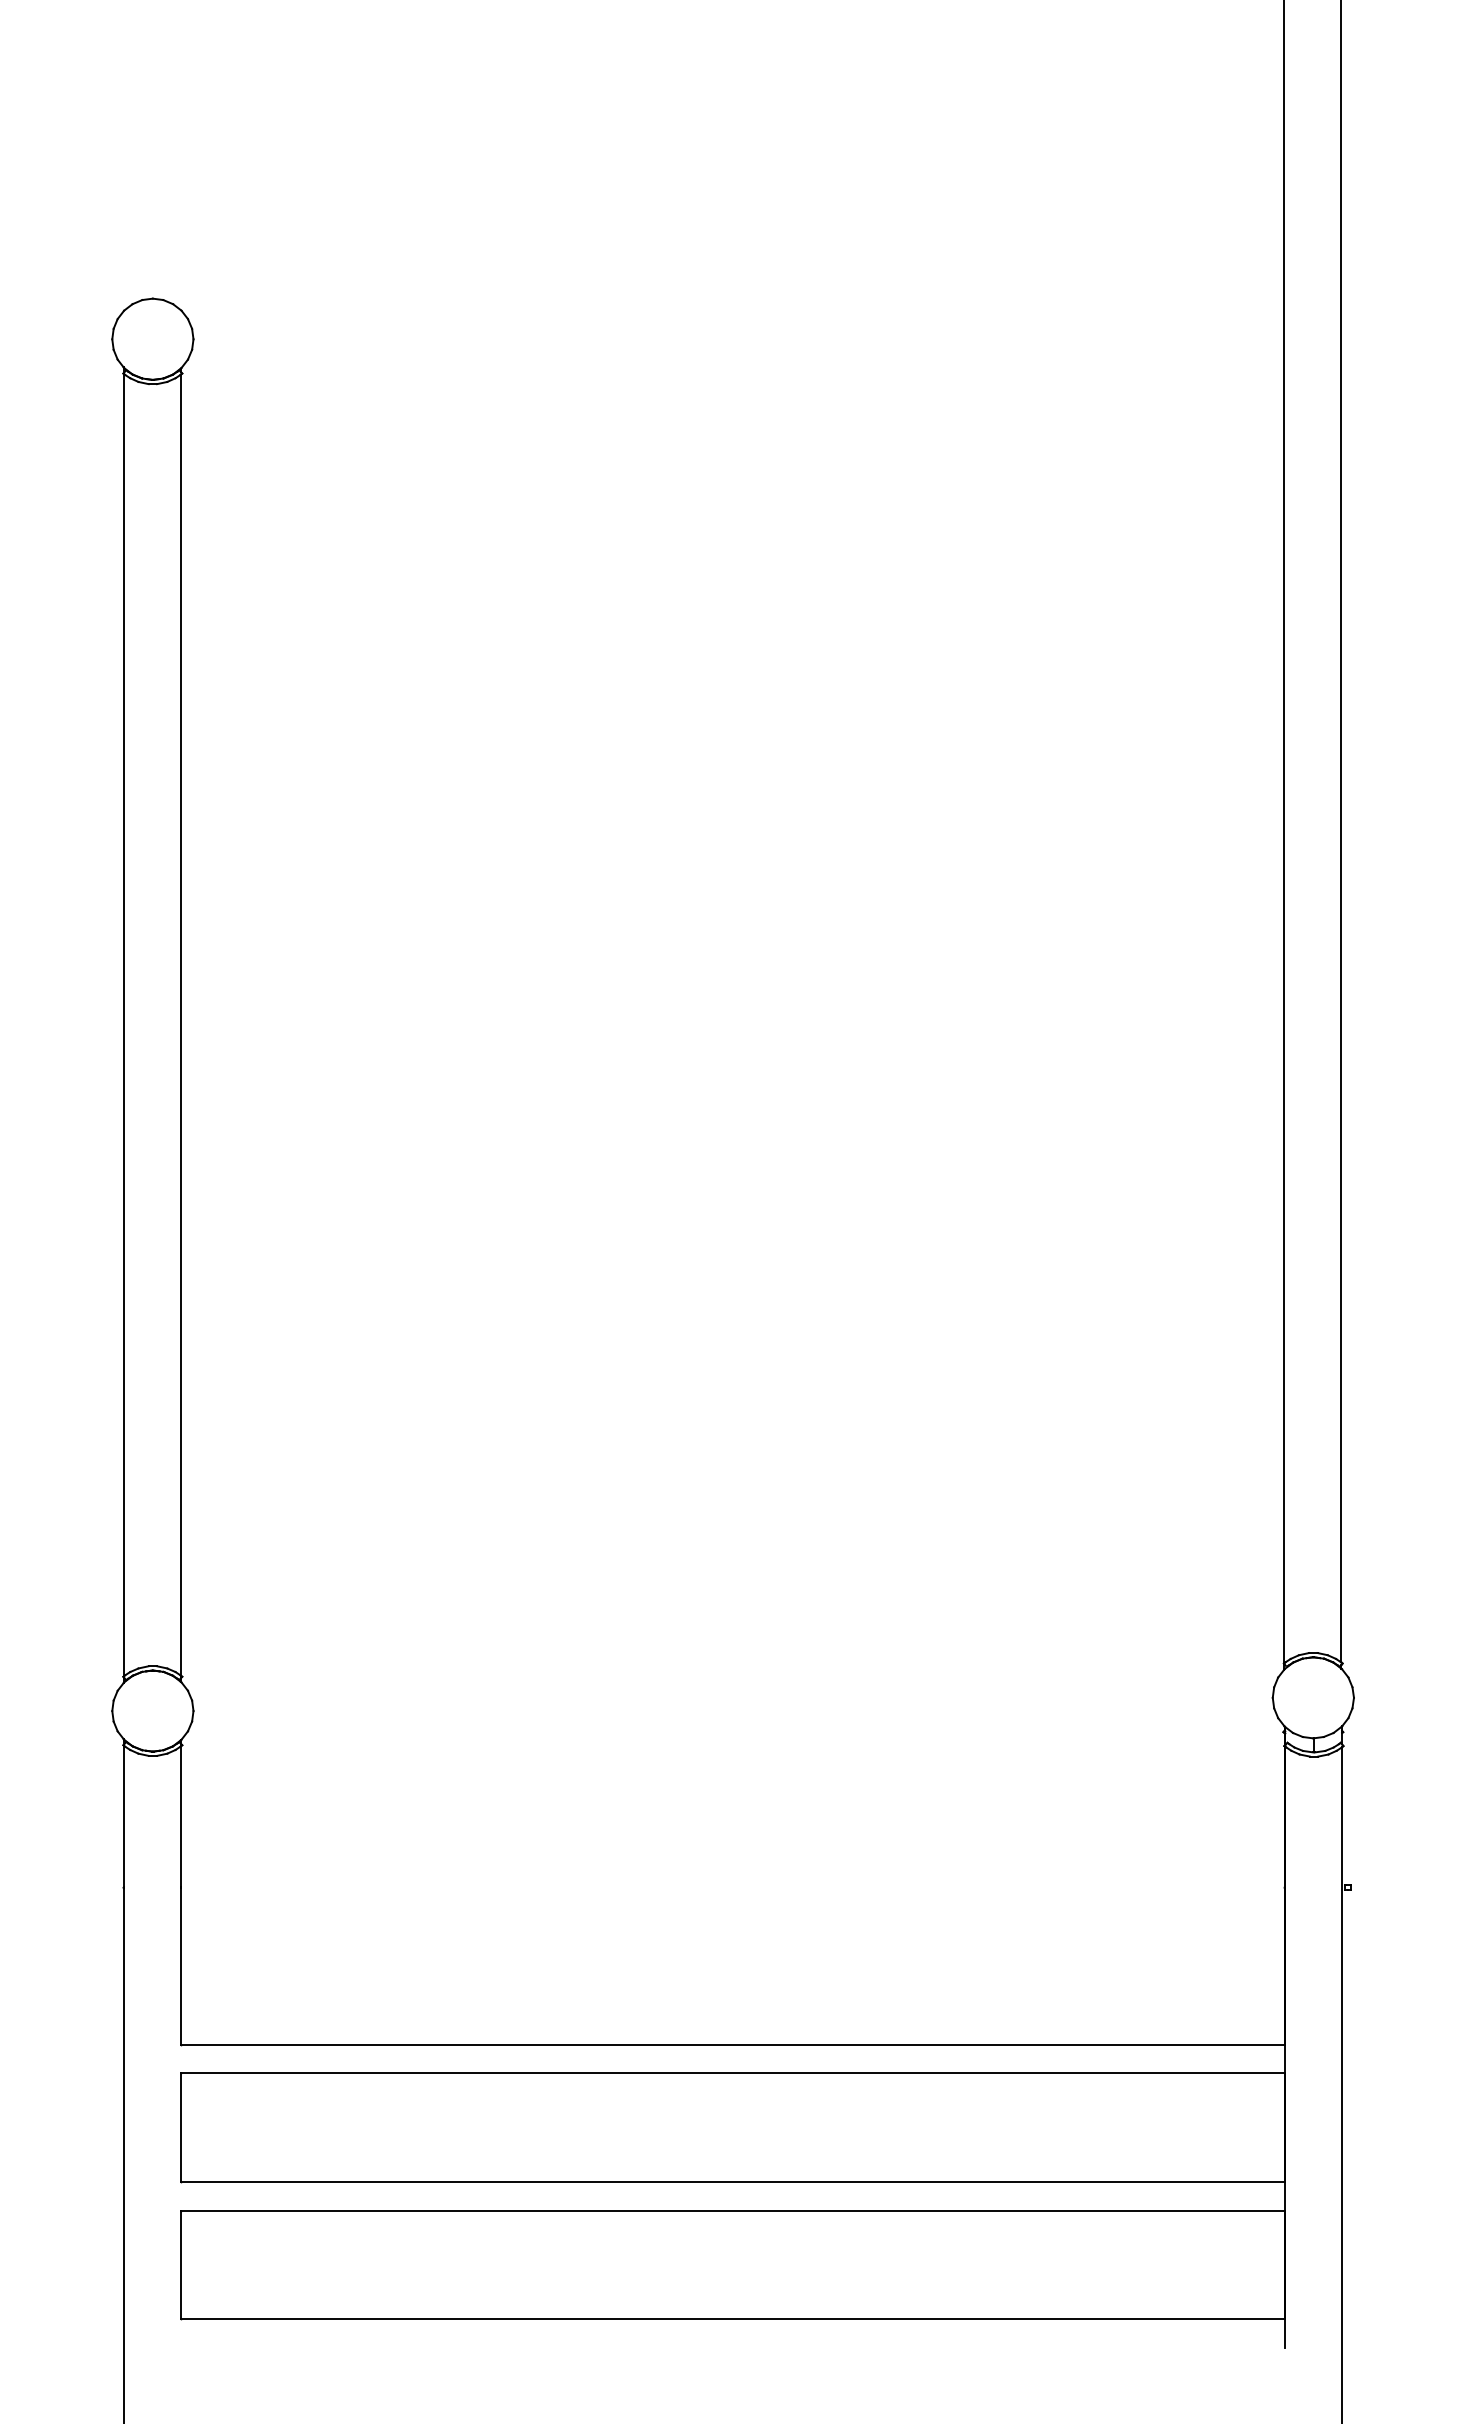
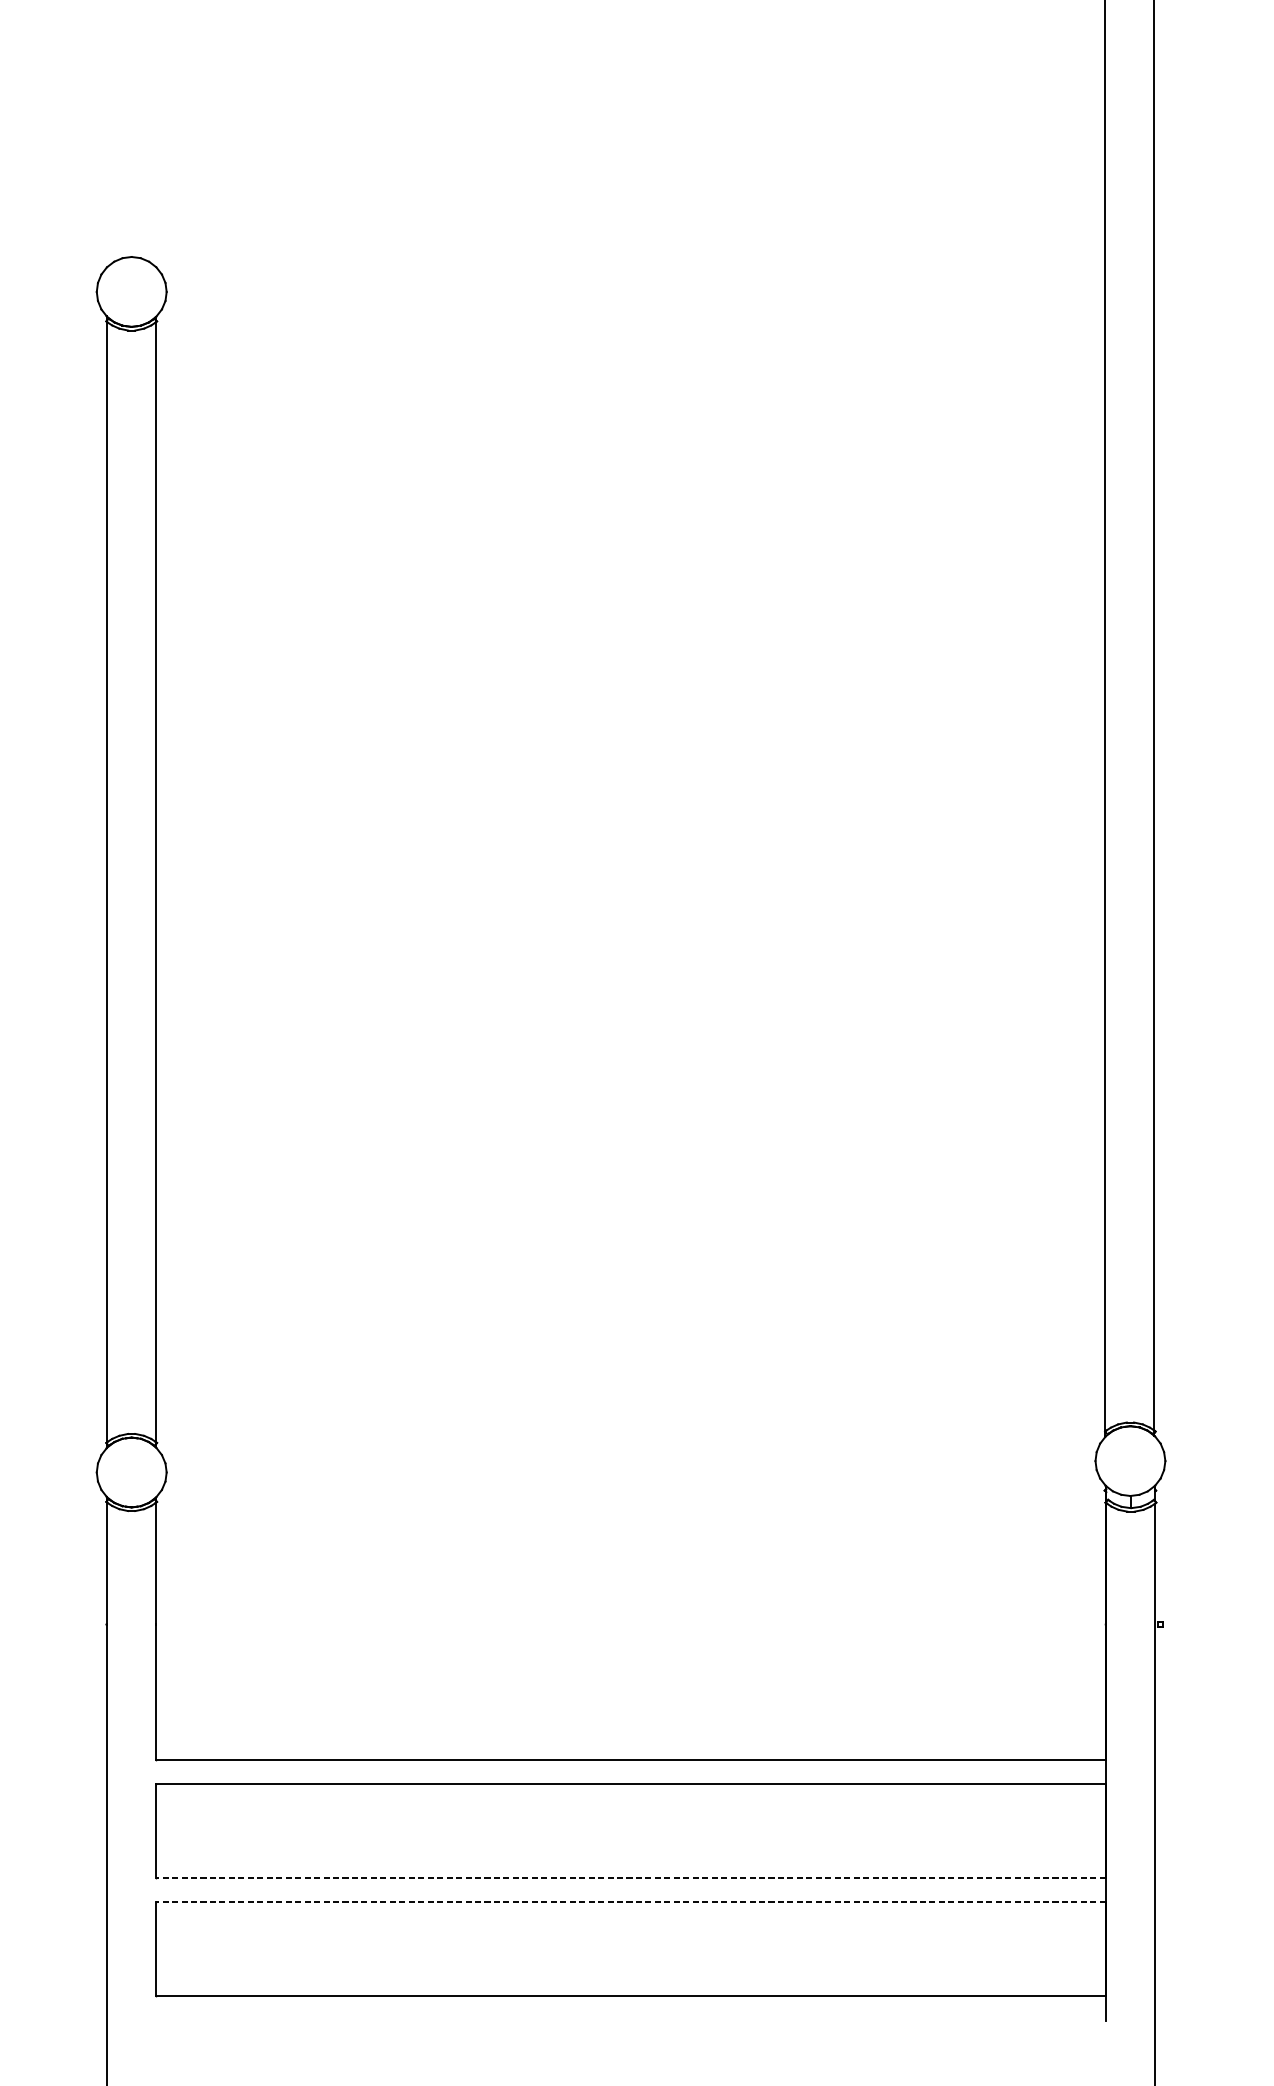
line: (732, 2182) -> (630, 1878), solid -> dashed
line: (732, 2210) -> (630, 1902), solid -> dashed

